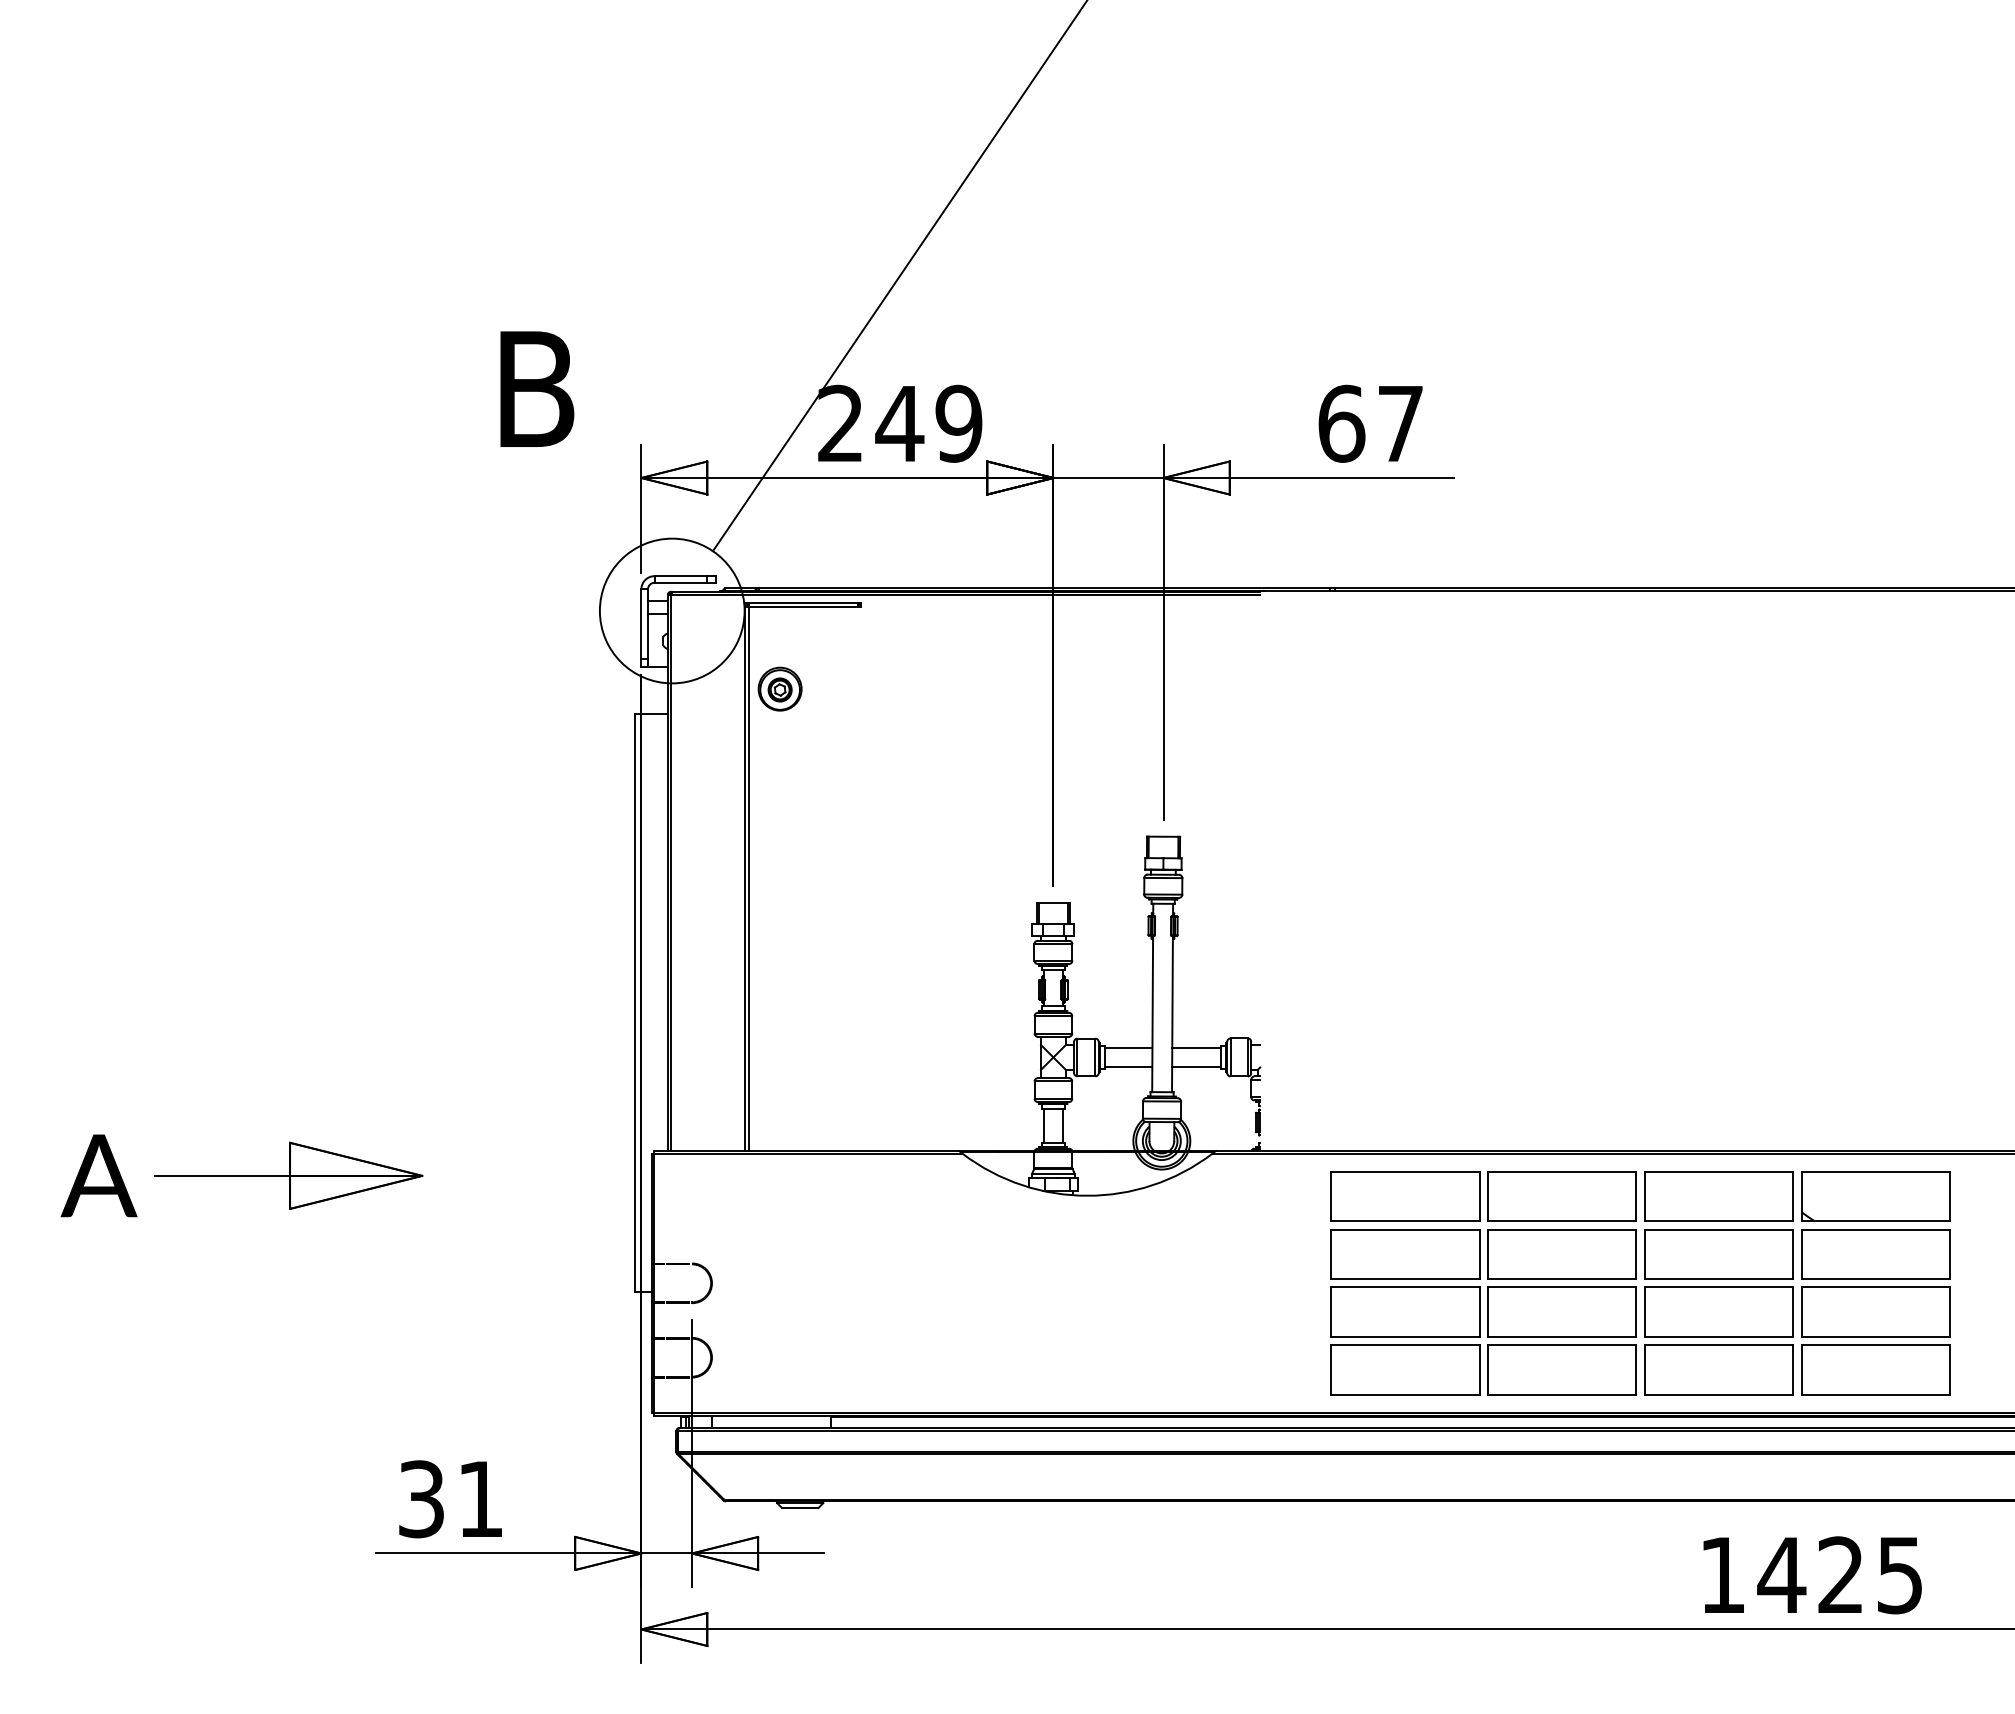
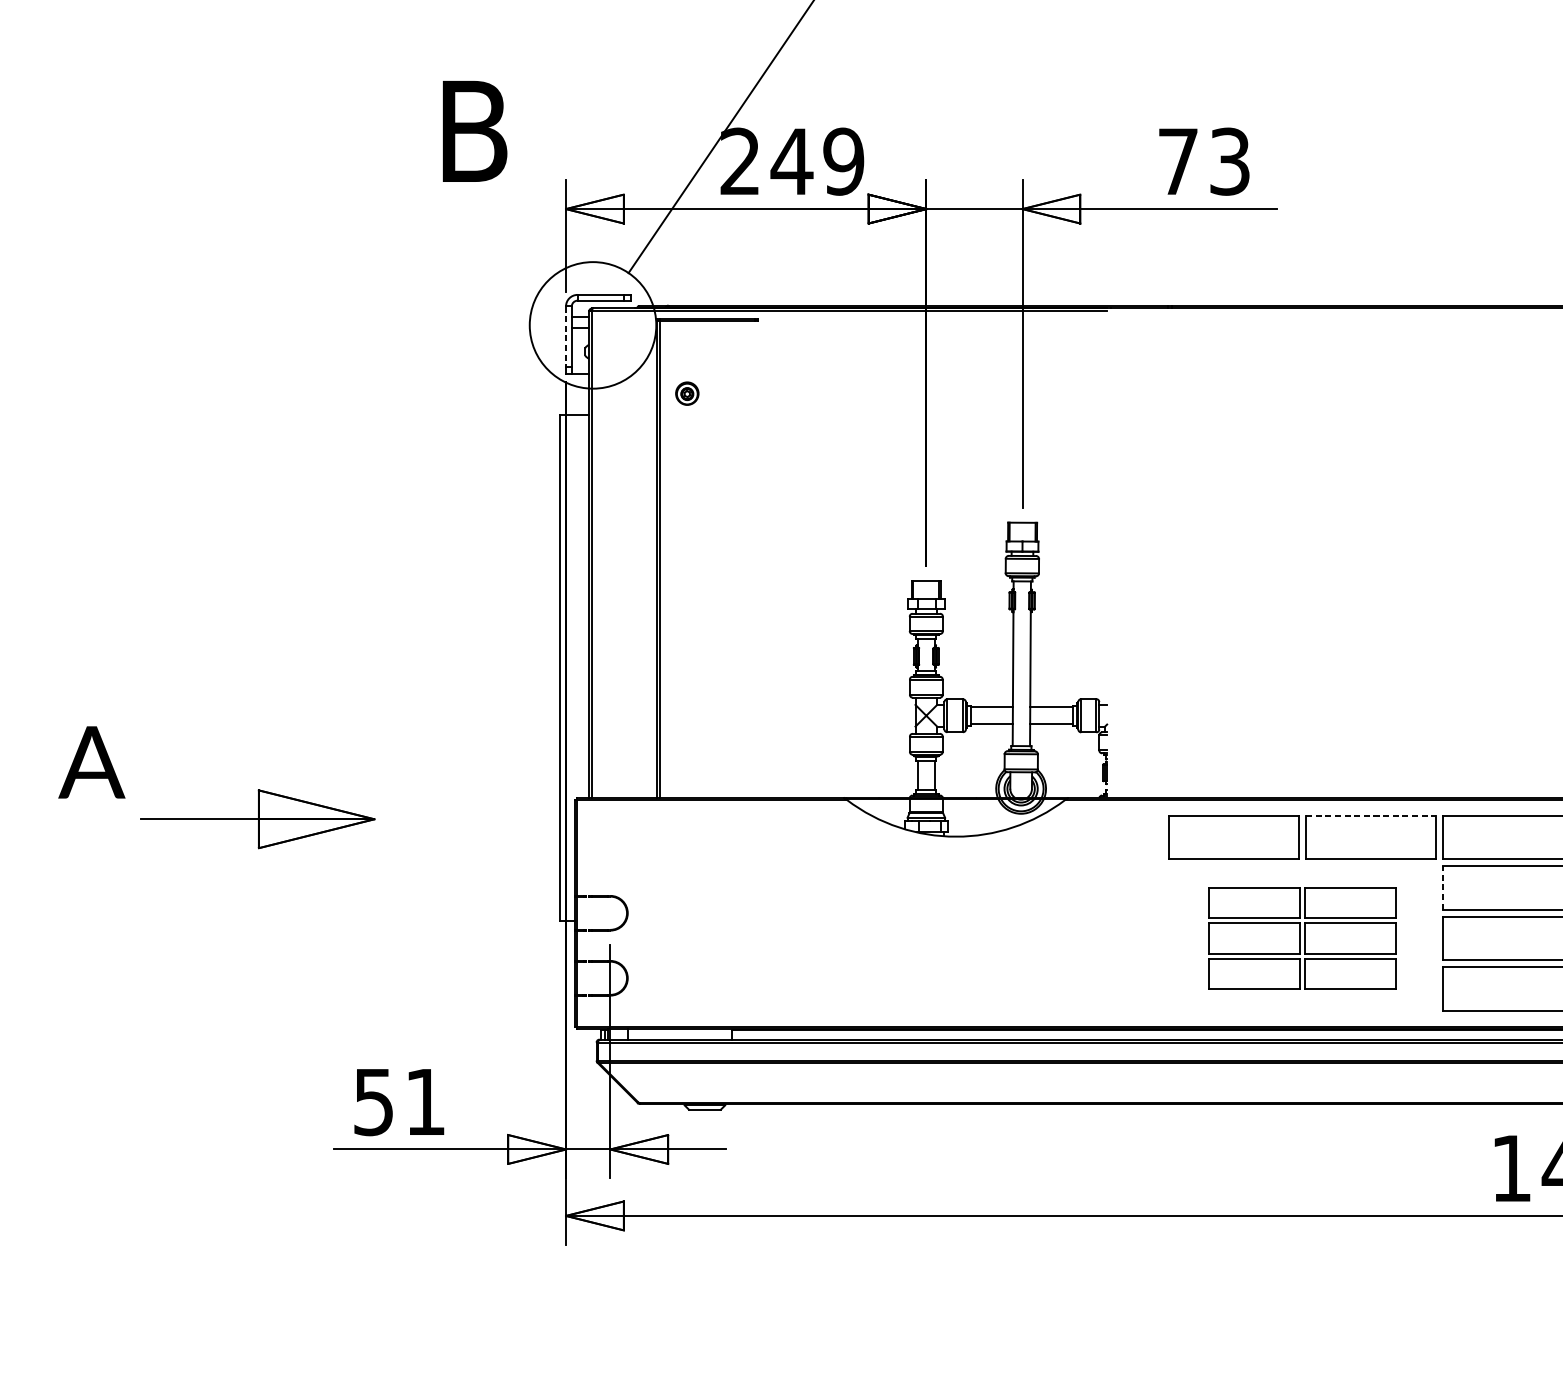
text: (1370, 423) -> (1203, 161), 67 -> 73
line: (641, 624) -> (566, 337), solid -> dashed
part: (779, 688) -> (686, 393), size x0.6
line: (1562, 1171) -> (1371, 815), solid -> dashed
text: (98, 1175) -> (91, 762), moved
line: (1644, 1254) -> (1443, 888), solid -> dashed
part: (1483, 1312) -> (1302, 938), size x0.7
text: (421, 1498) -> (373, 1101), 31 -> 51

